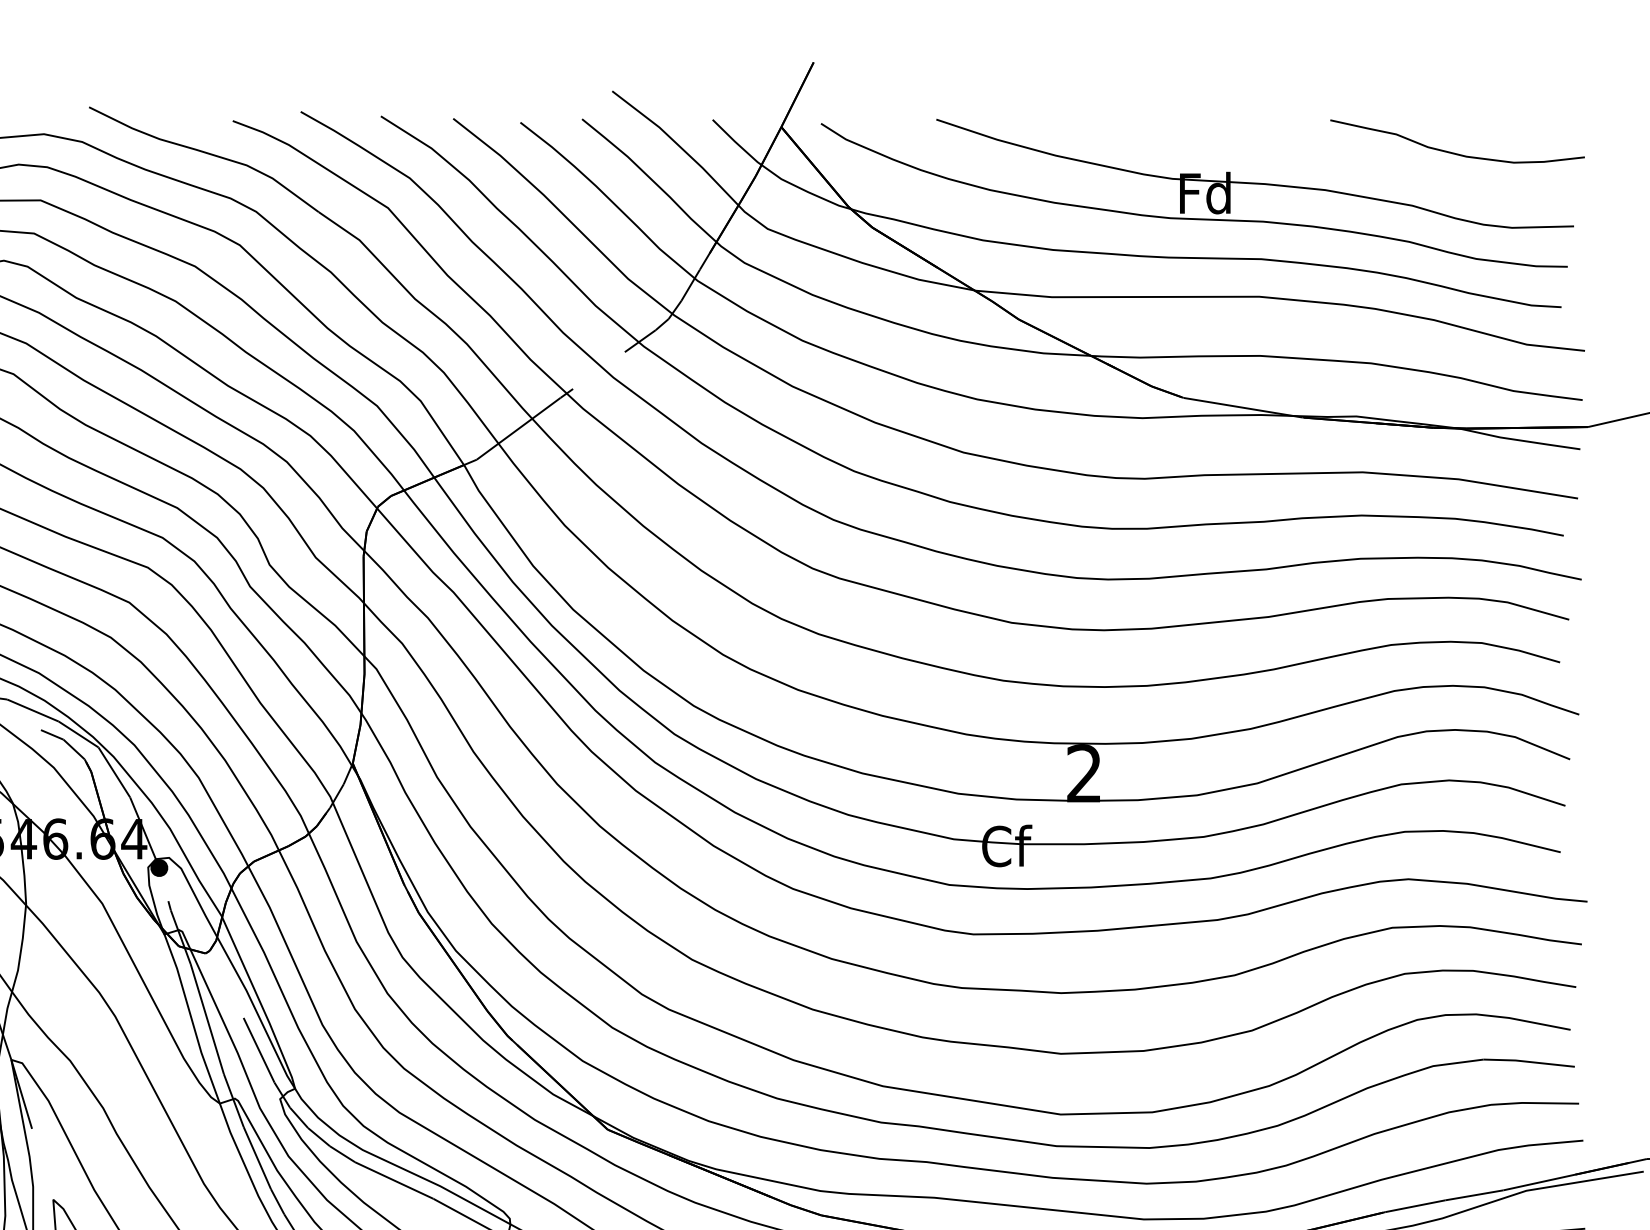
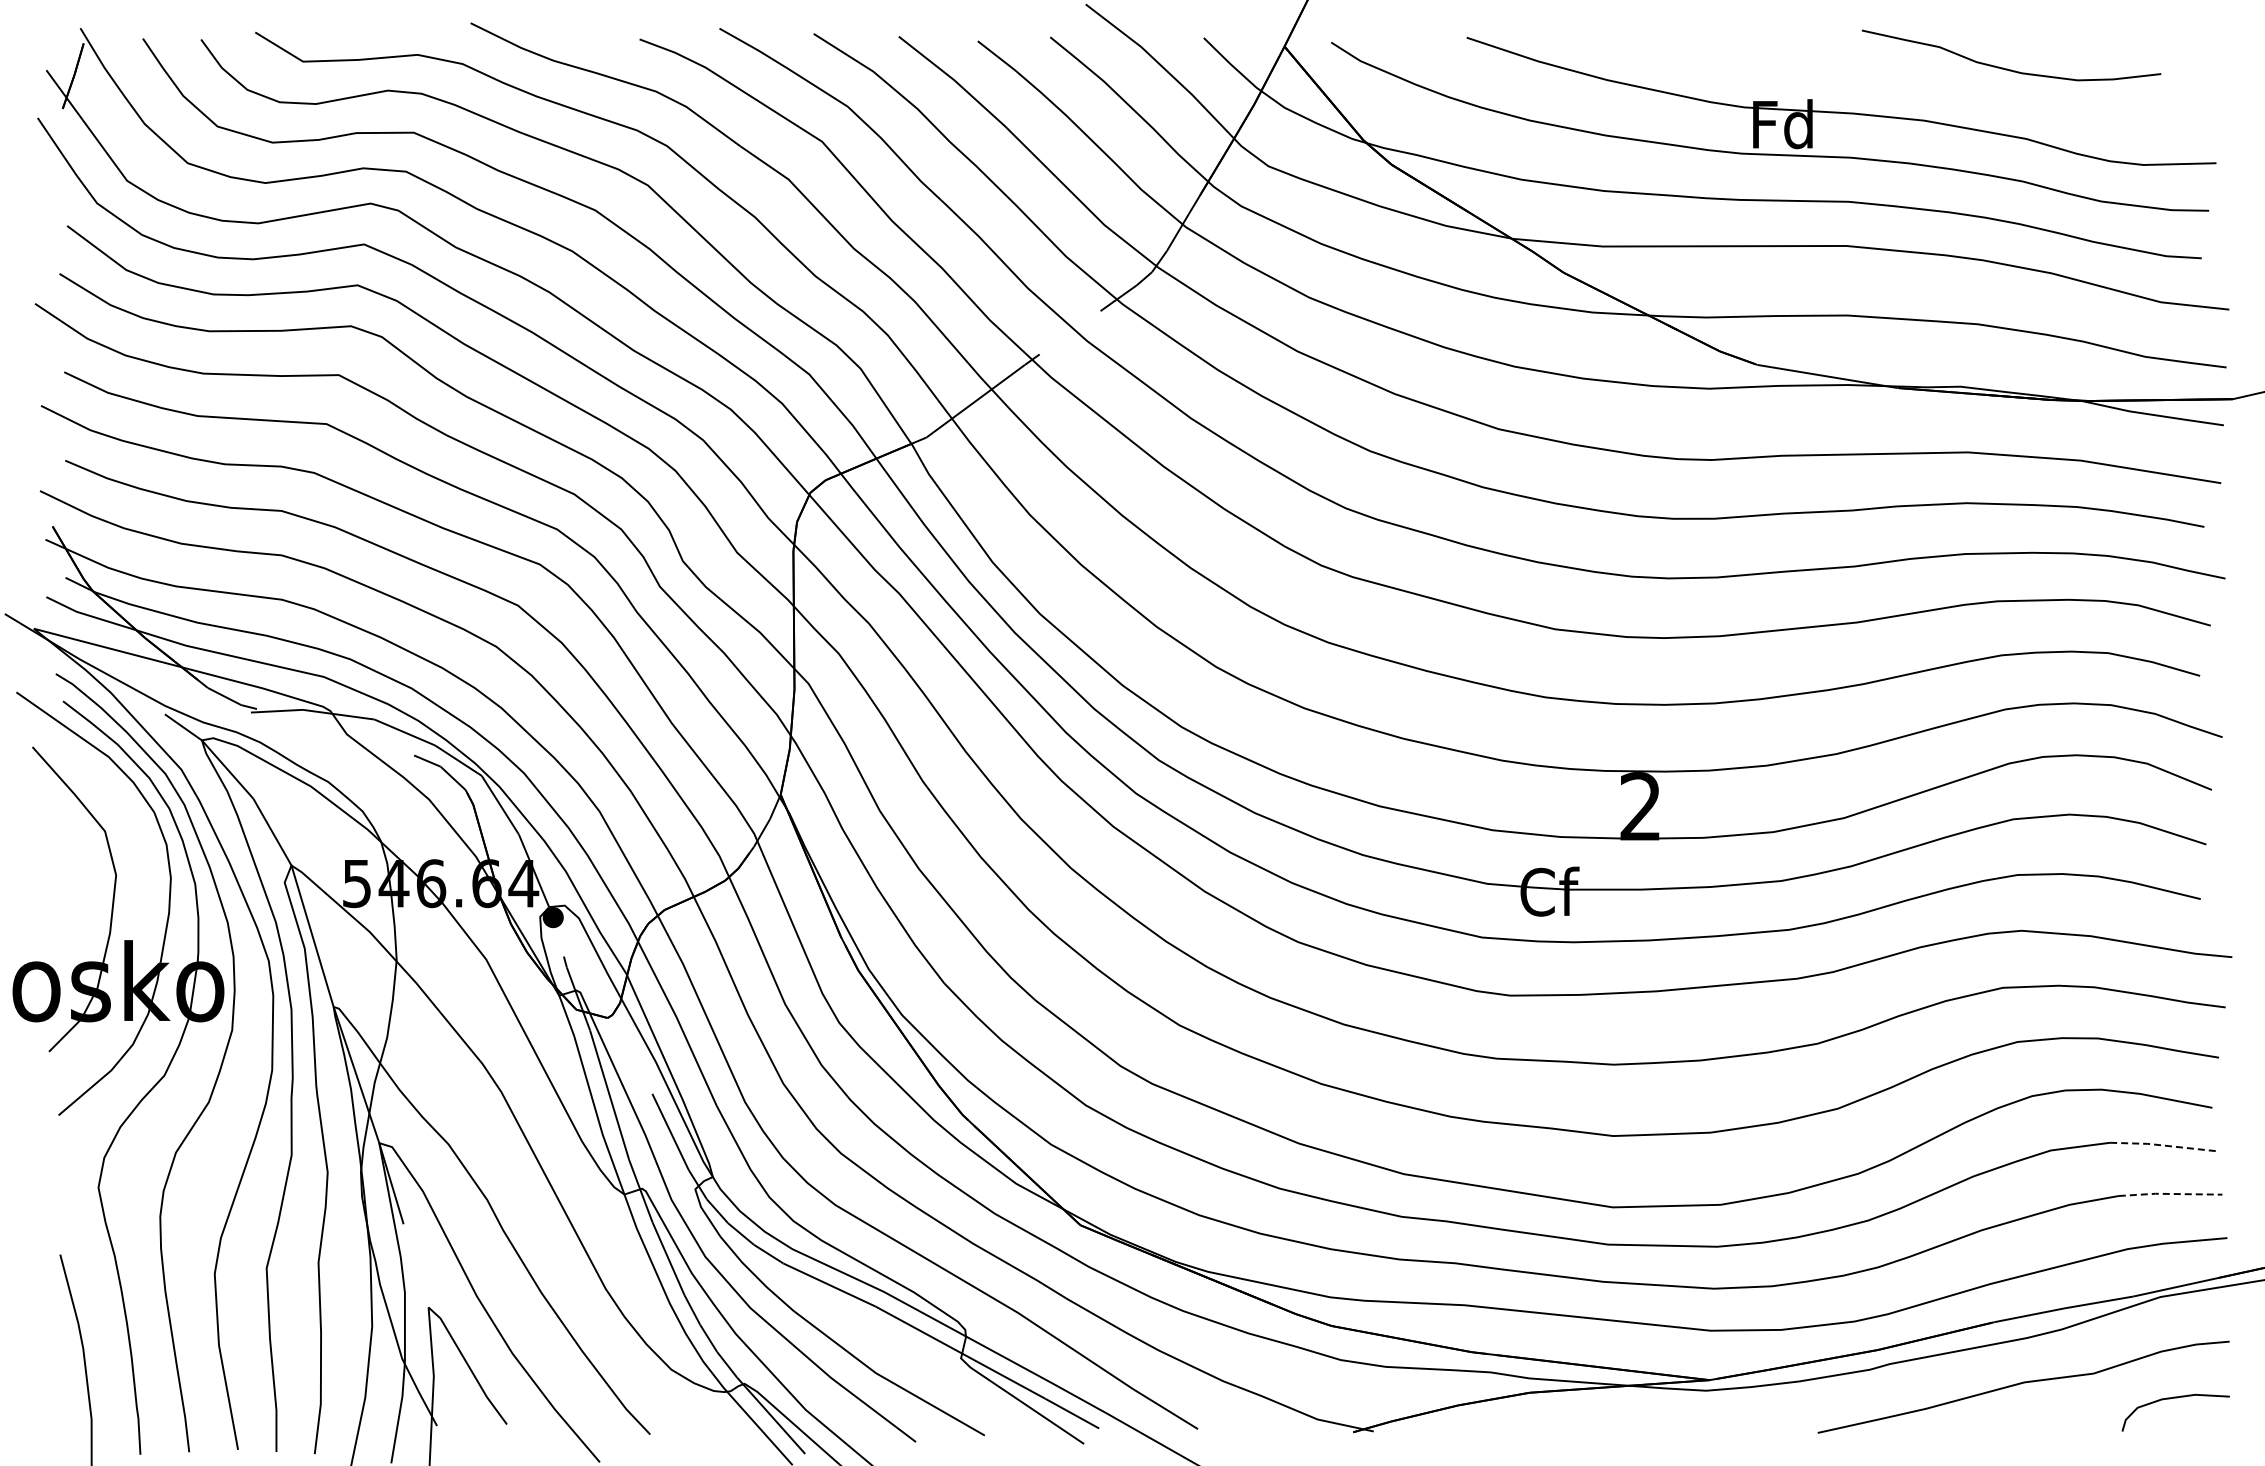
curve: (1454, 152) -> (2007, 68), moved
line: (1529, 1061) -> (2163, 1145), solid -> dashed
line: (1534, 1102) -> (2170, 1193), solid -> dashed

